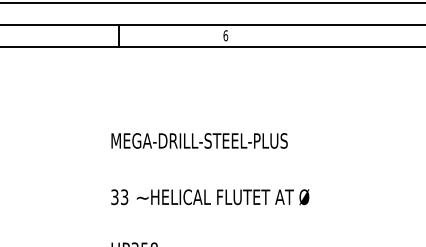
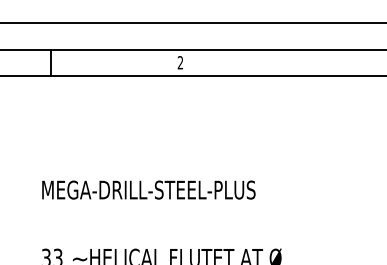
text: (225, 35) -> (180, 62), 6 -> 2

